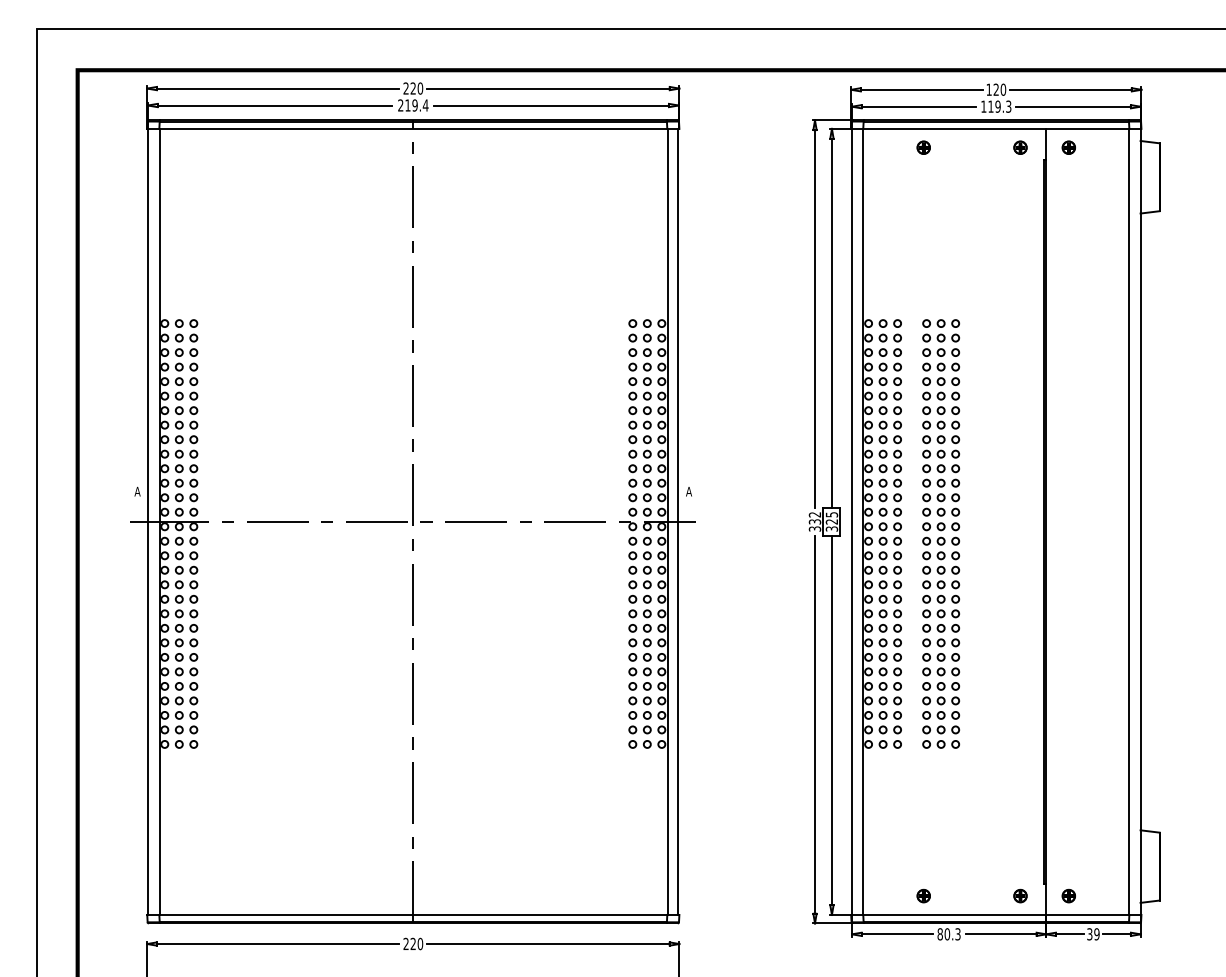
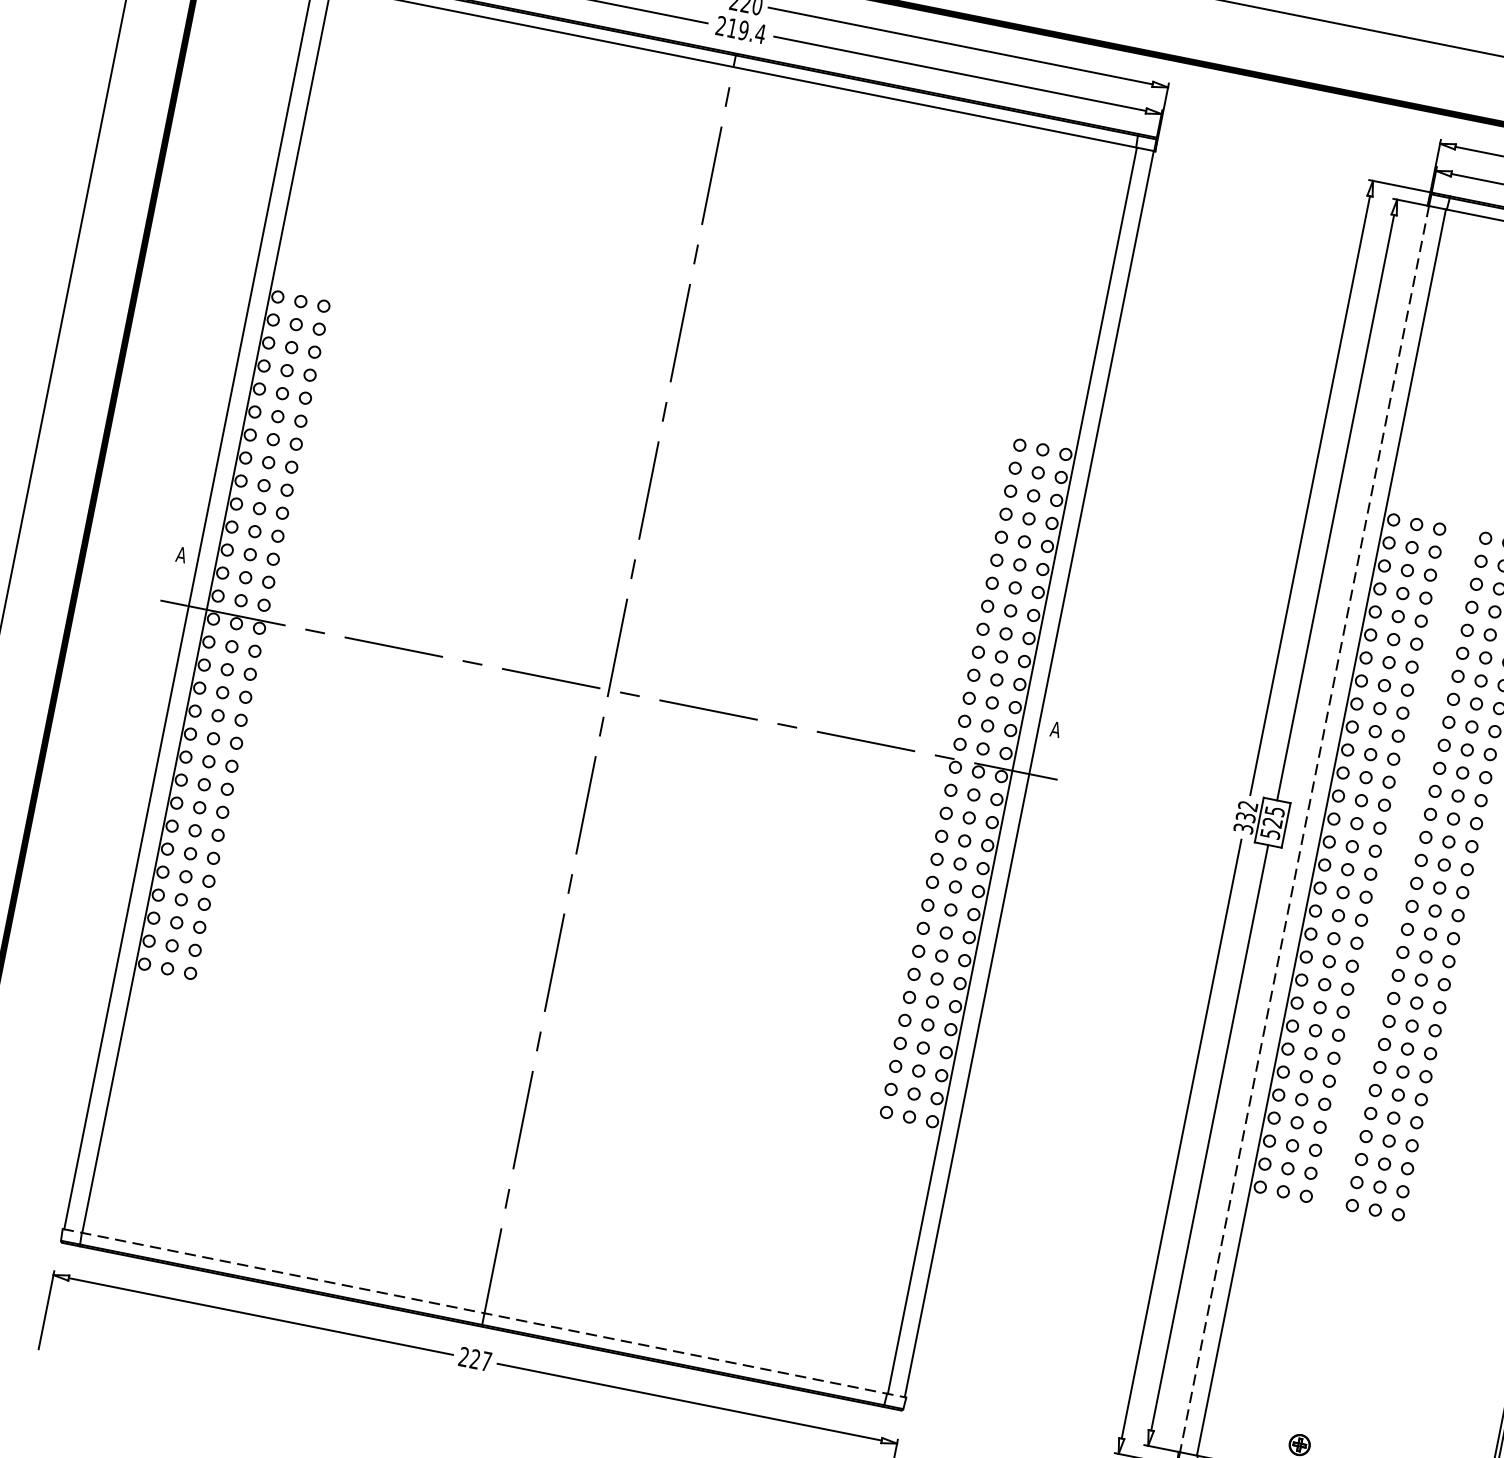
line: (852, 522) -> (1305, 830), solid -> dashed
text: (831, 528) -> (1269, 833), 325 -> 525
line: (413, 914) -> (484, 1312), solid -> dashed
text: (420, 943) -> (486, 1360), 220 -> 227

